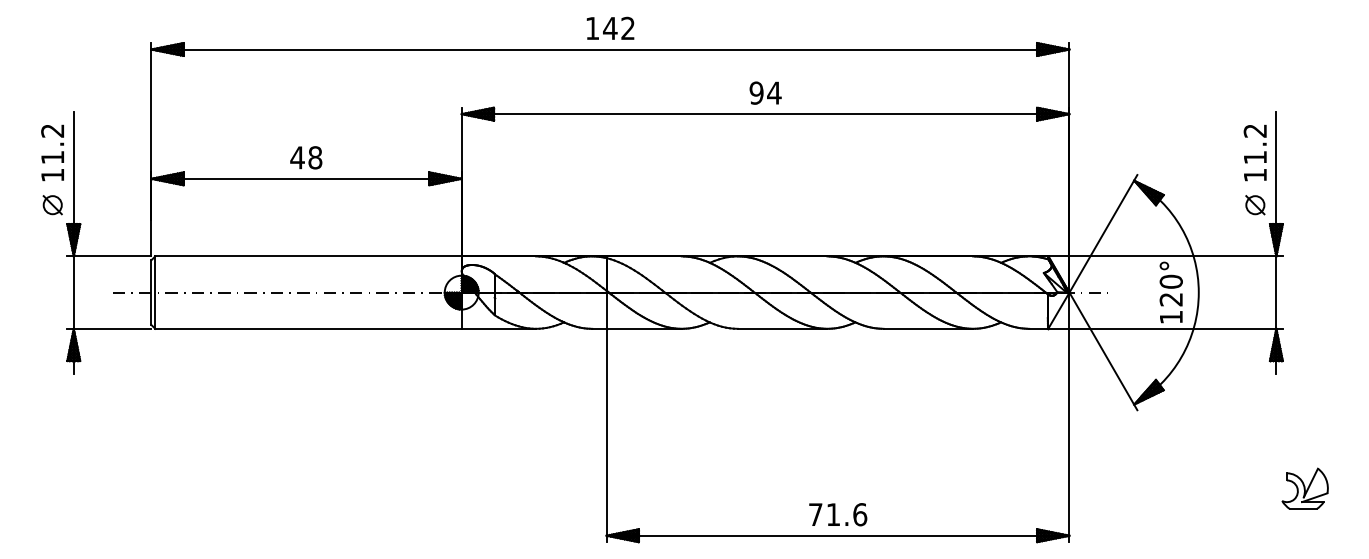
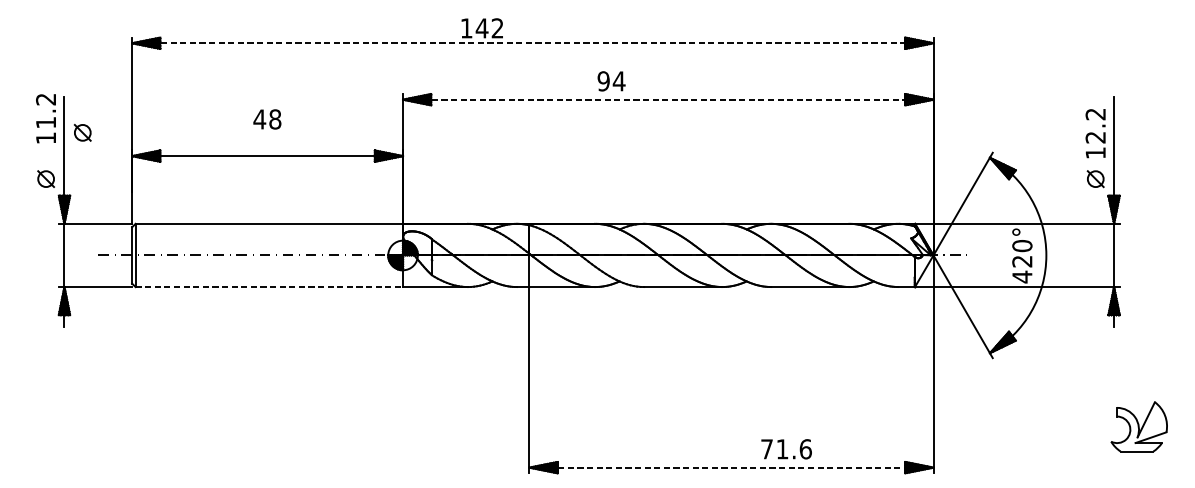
text: (610, 27) -> (482, 27), moved
line: (610, 49) -> (532, 43), solid -> dashed
text: (765, 92) -> (611, 80), moved
line: (765, 114) -> (668, 99), solid -> dashed
text: (52, 152) -> (45, 118), moved
part: (94, 152) -> (82, 133), added
text: (306, 157) -> (267, 119), moved
text: (1254, 157) -> (1094, 137), 11.2 -> 12.2
text: (1171, 317) -> (1022, 277), 120° -> 420°
line: (308, 328) -> (269, 286), solid -> dashed
part: (1304, 488) -> (1138, 426), size x1.4
text: (838, 514) -> (786, 449), moved
line: (838, 535) -> (731, 467), solid -> dashed

